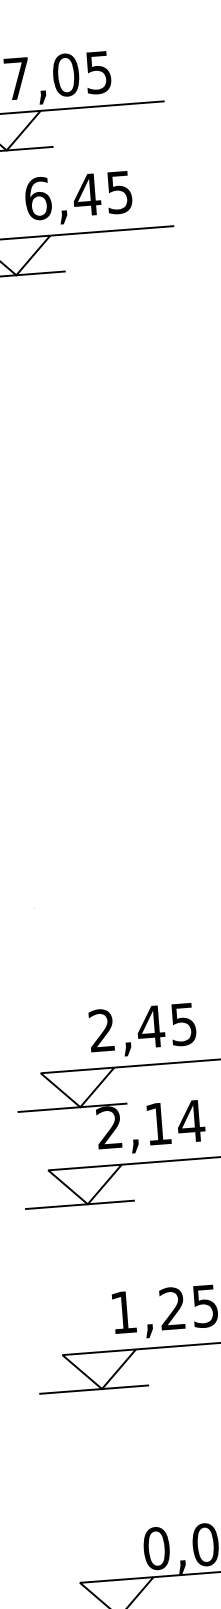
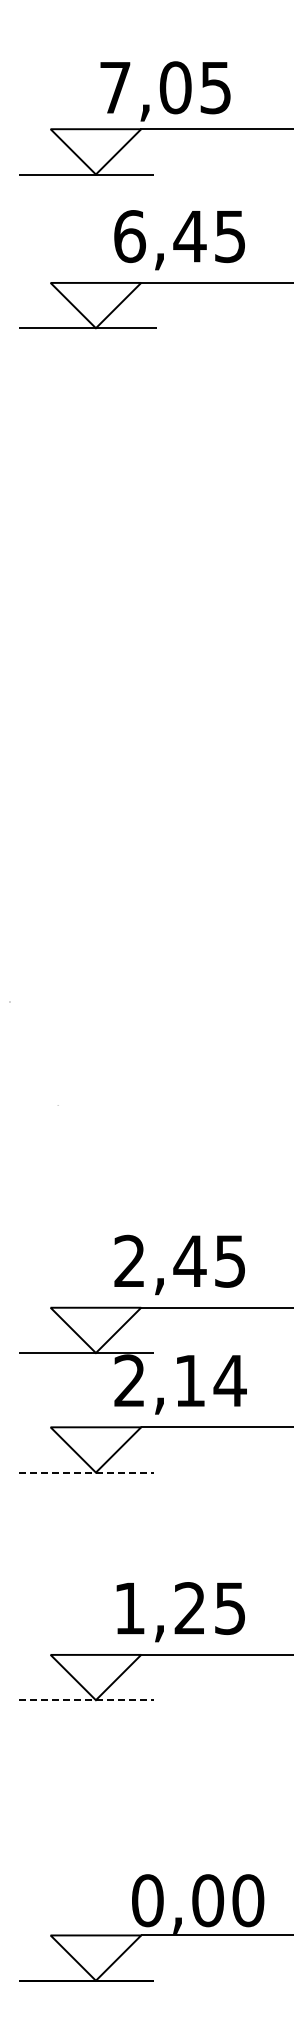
line: (80, 1204) -> (86, 1472), solid -> dashed
line: (94, 1389) -> (86, 1700), solid -> dashed

